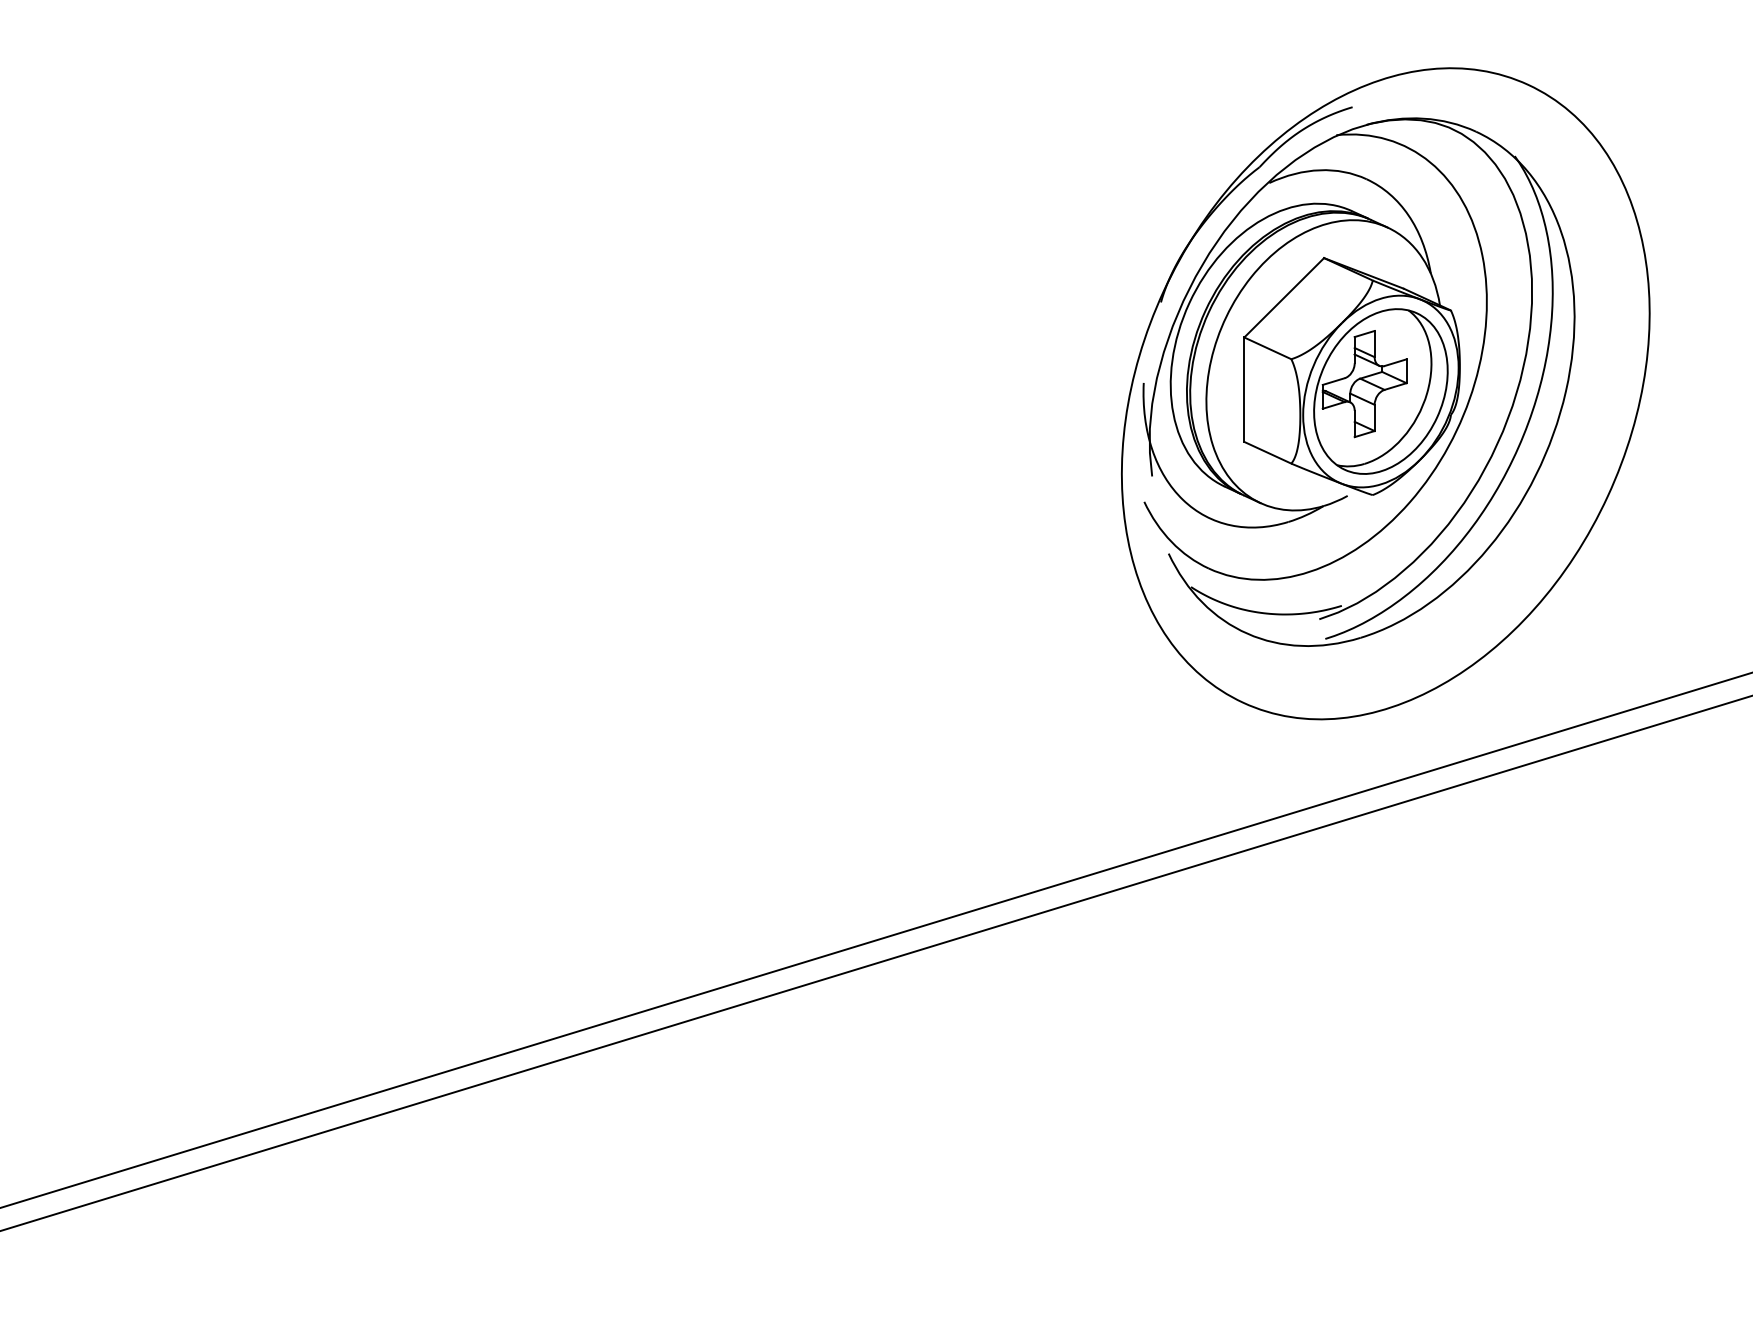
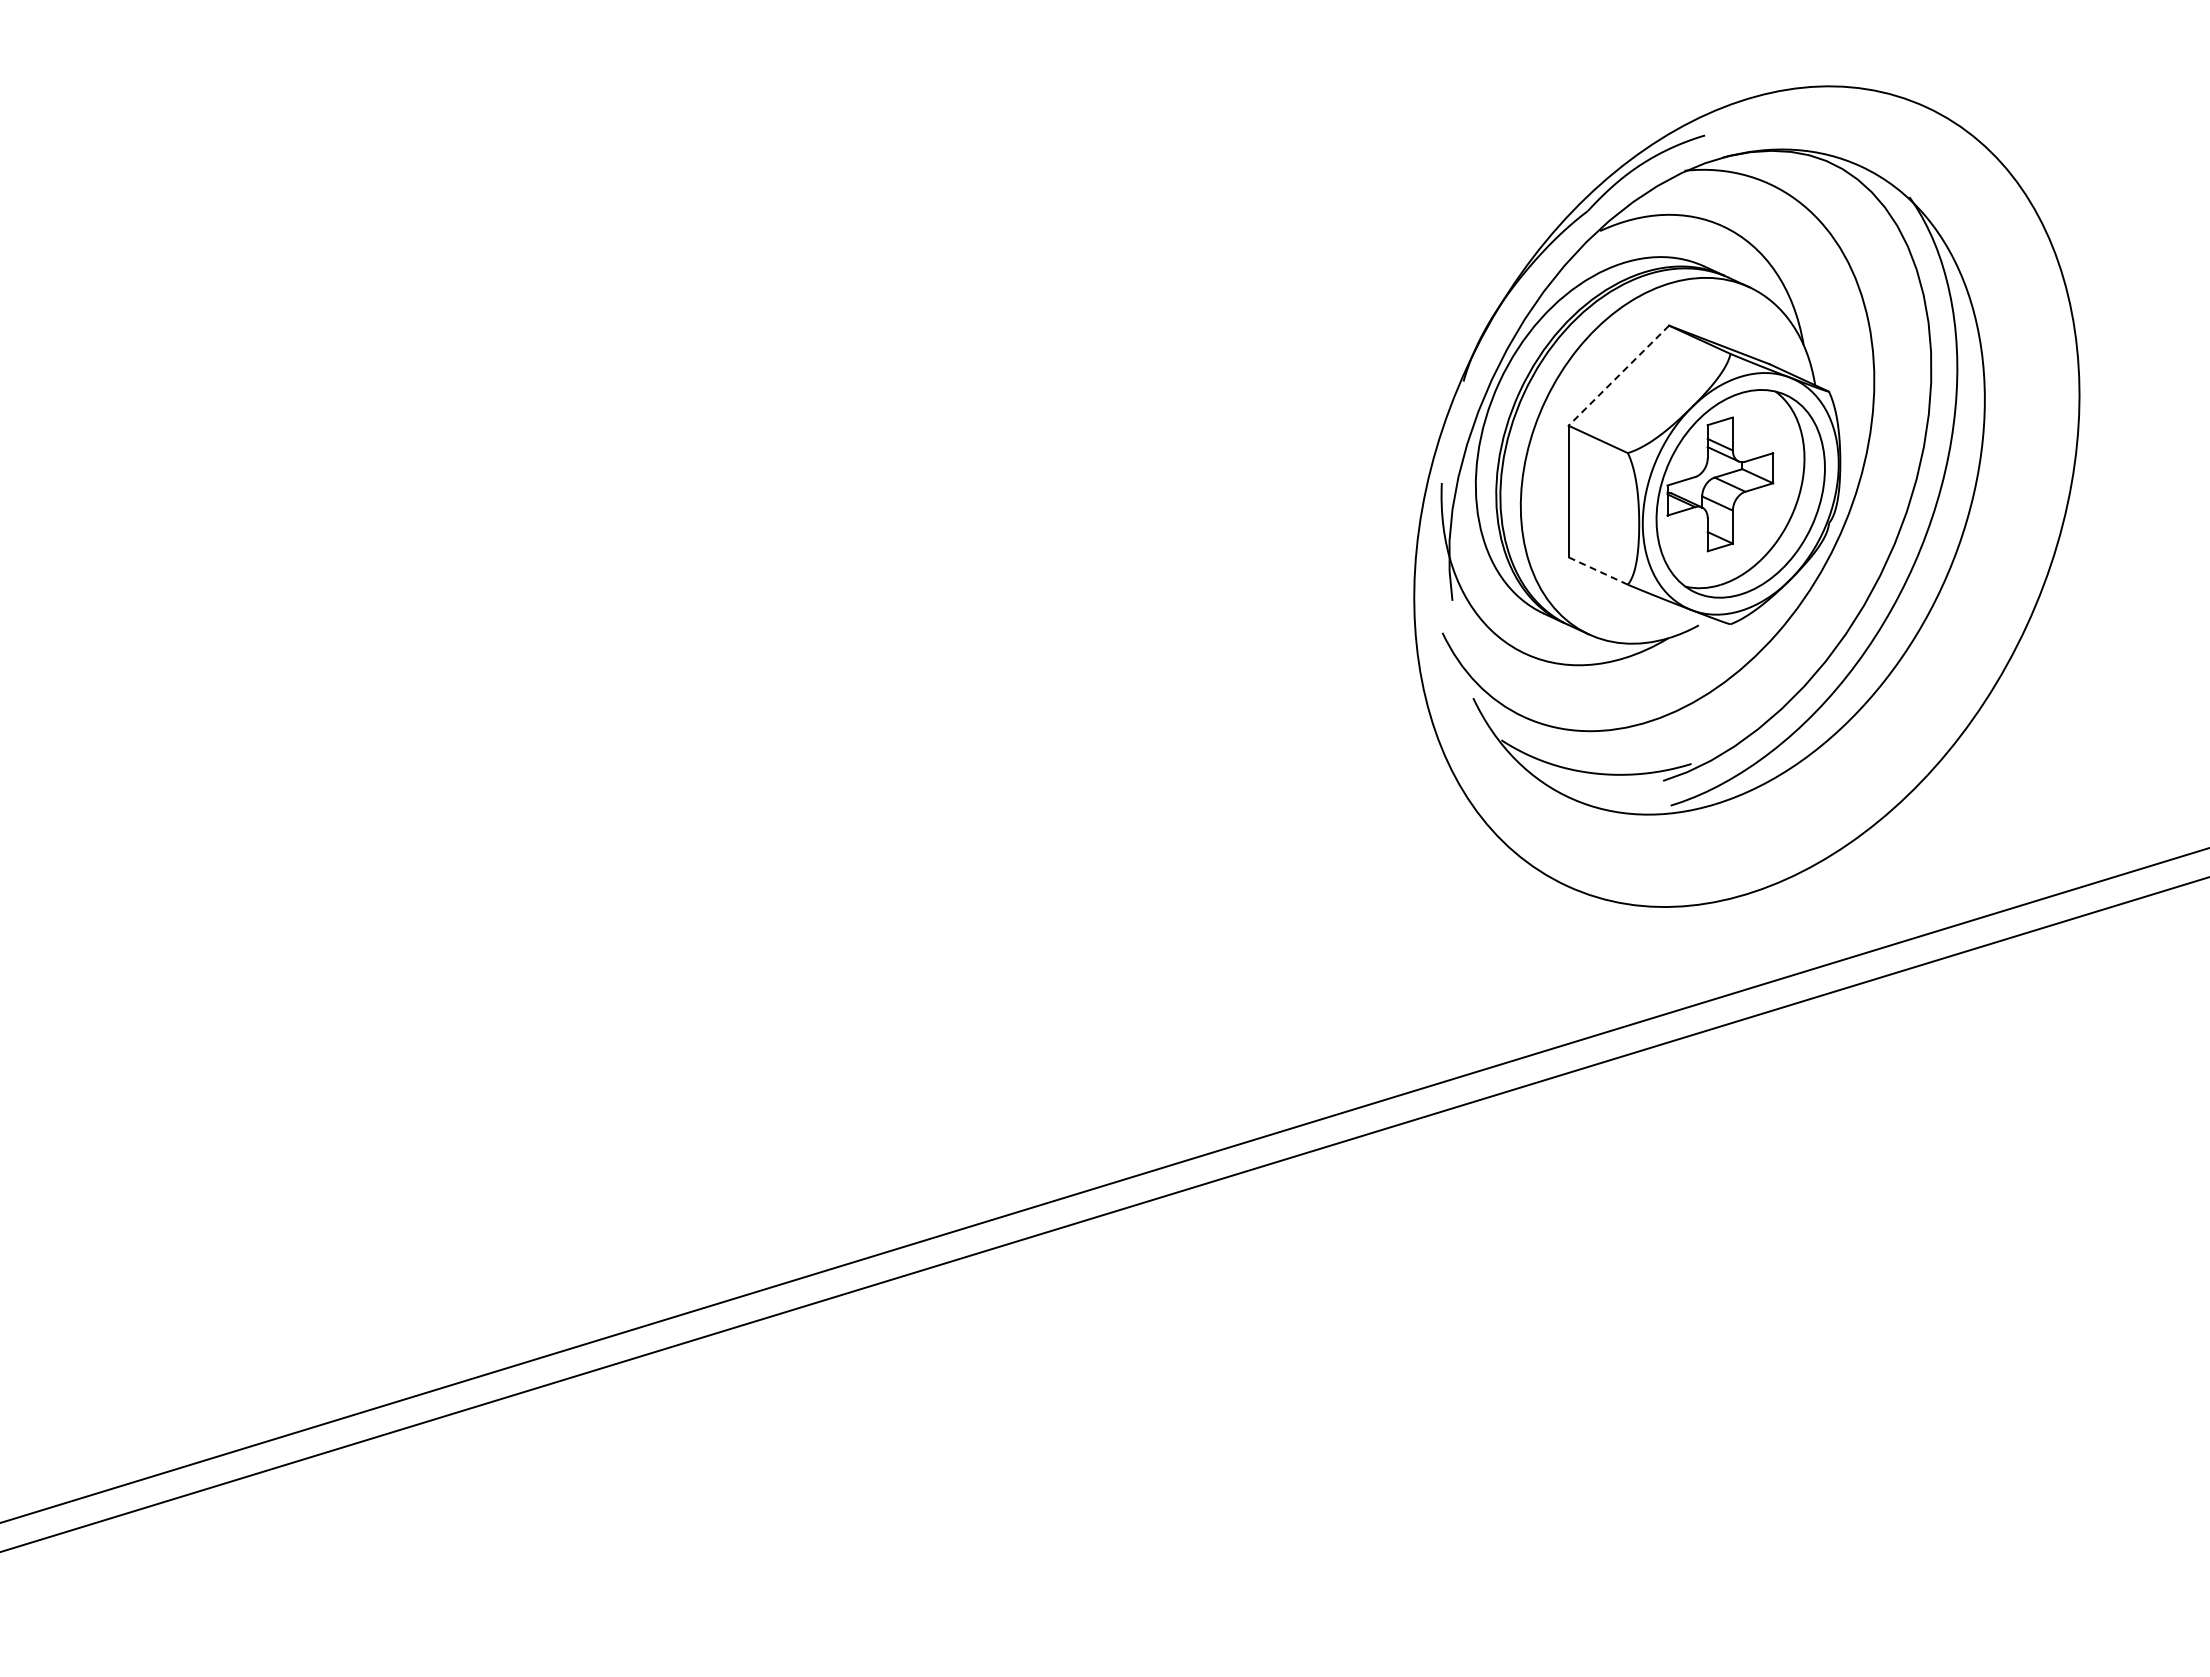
line: (1283, 297) -> (1618, 375), solid -> dashed
line: (1268, 453) -> (1598, 571), solid -> dashed

